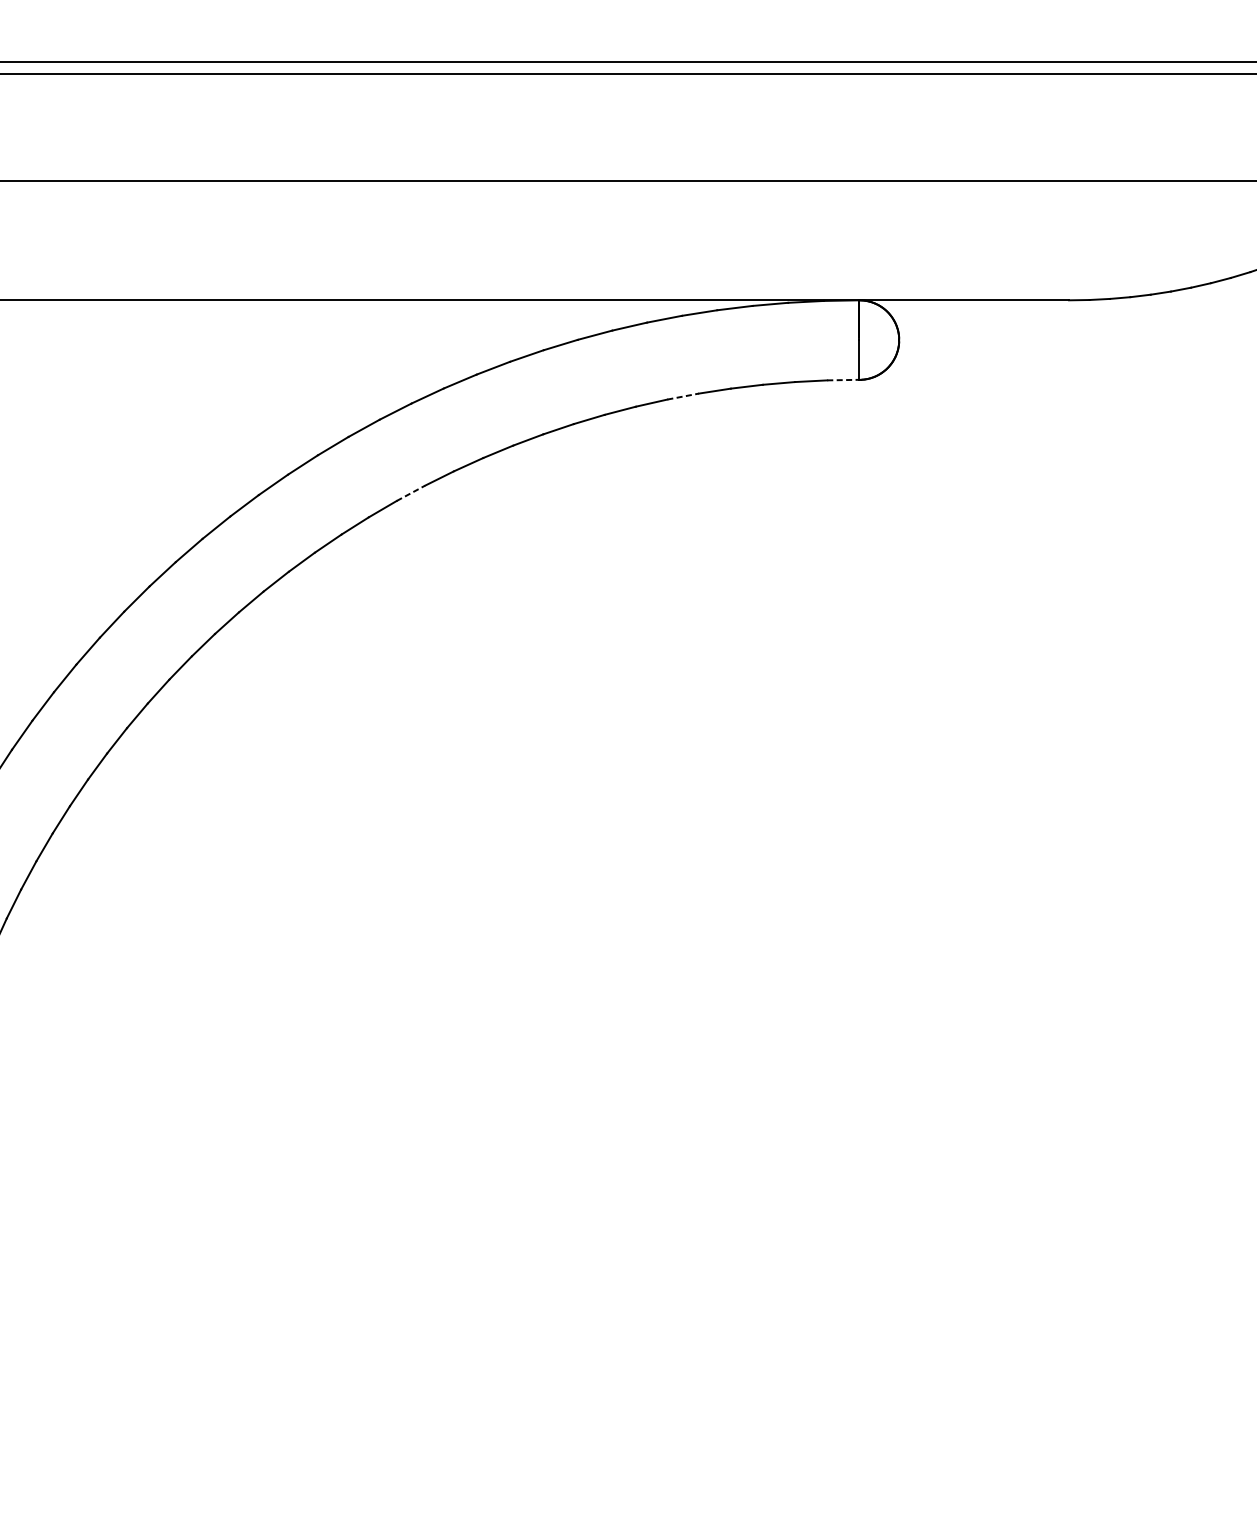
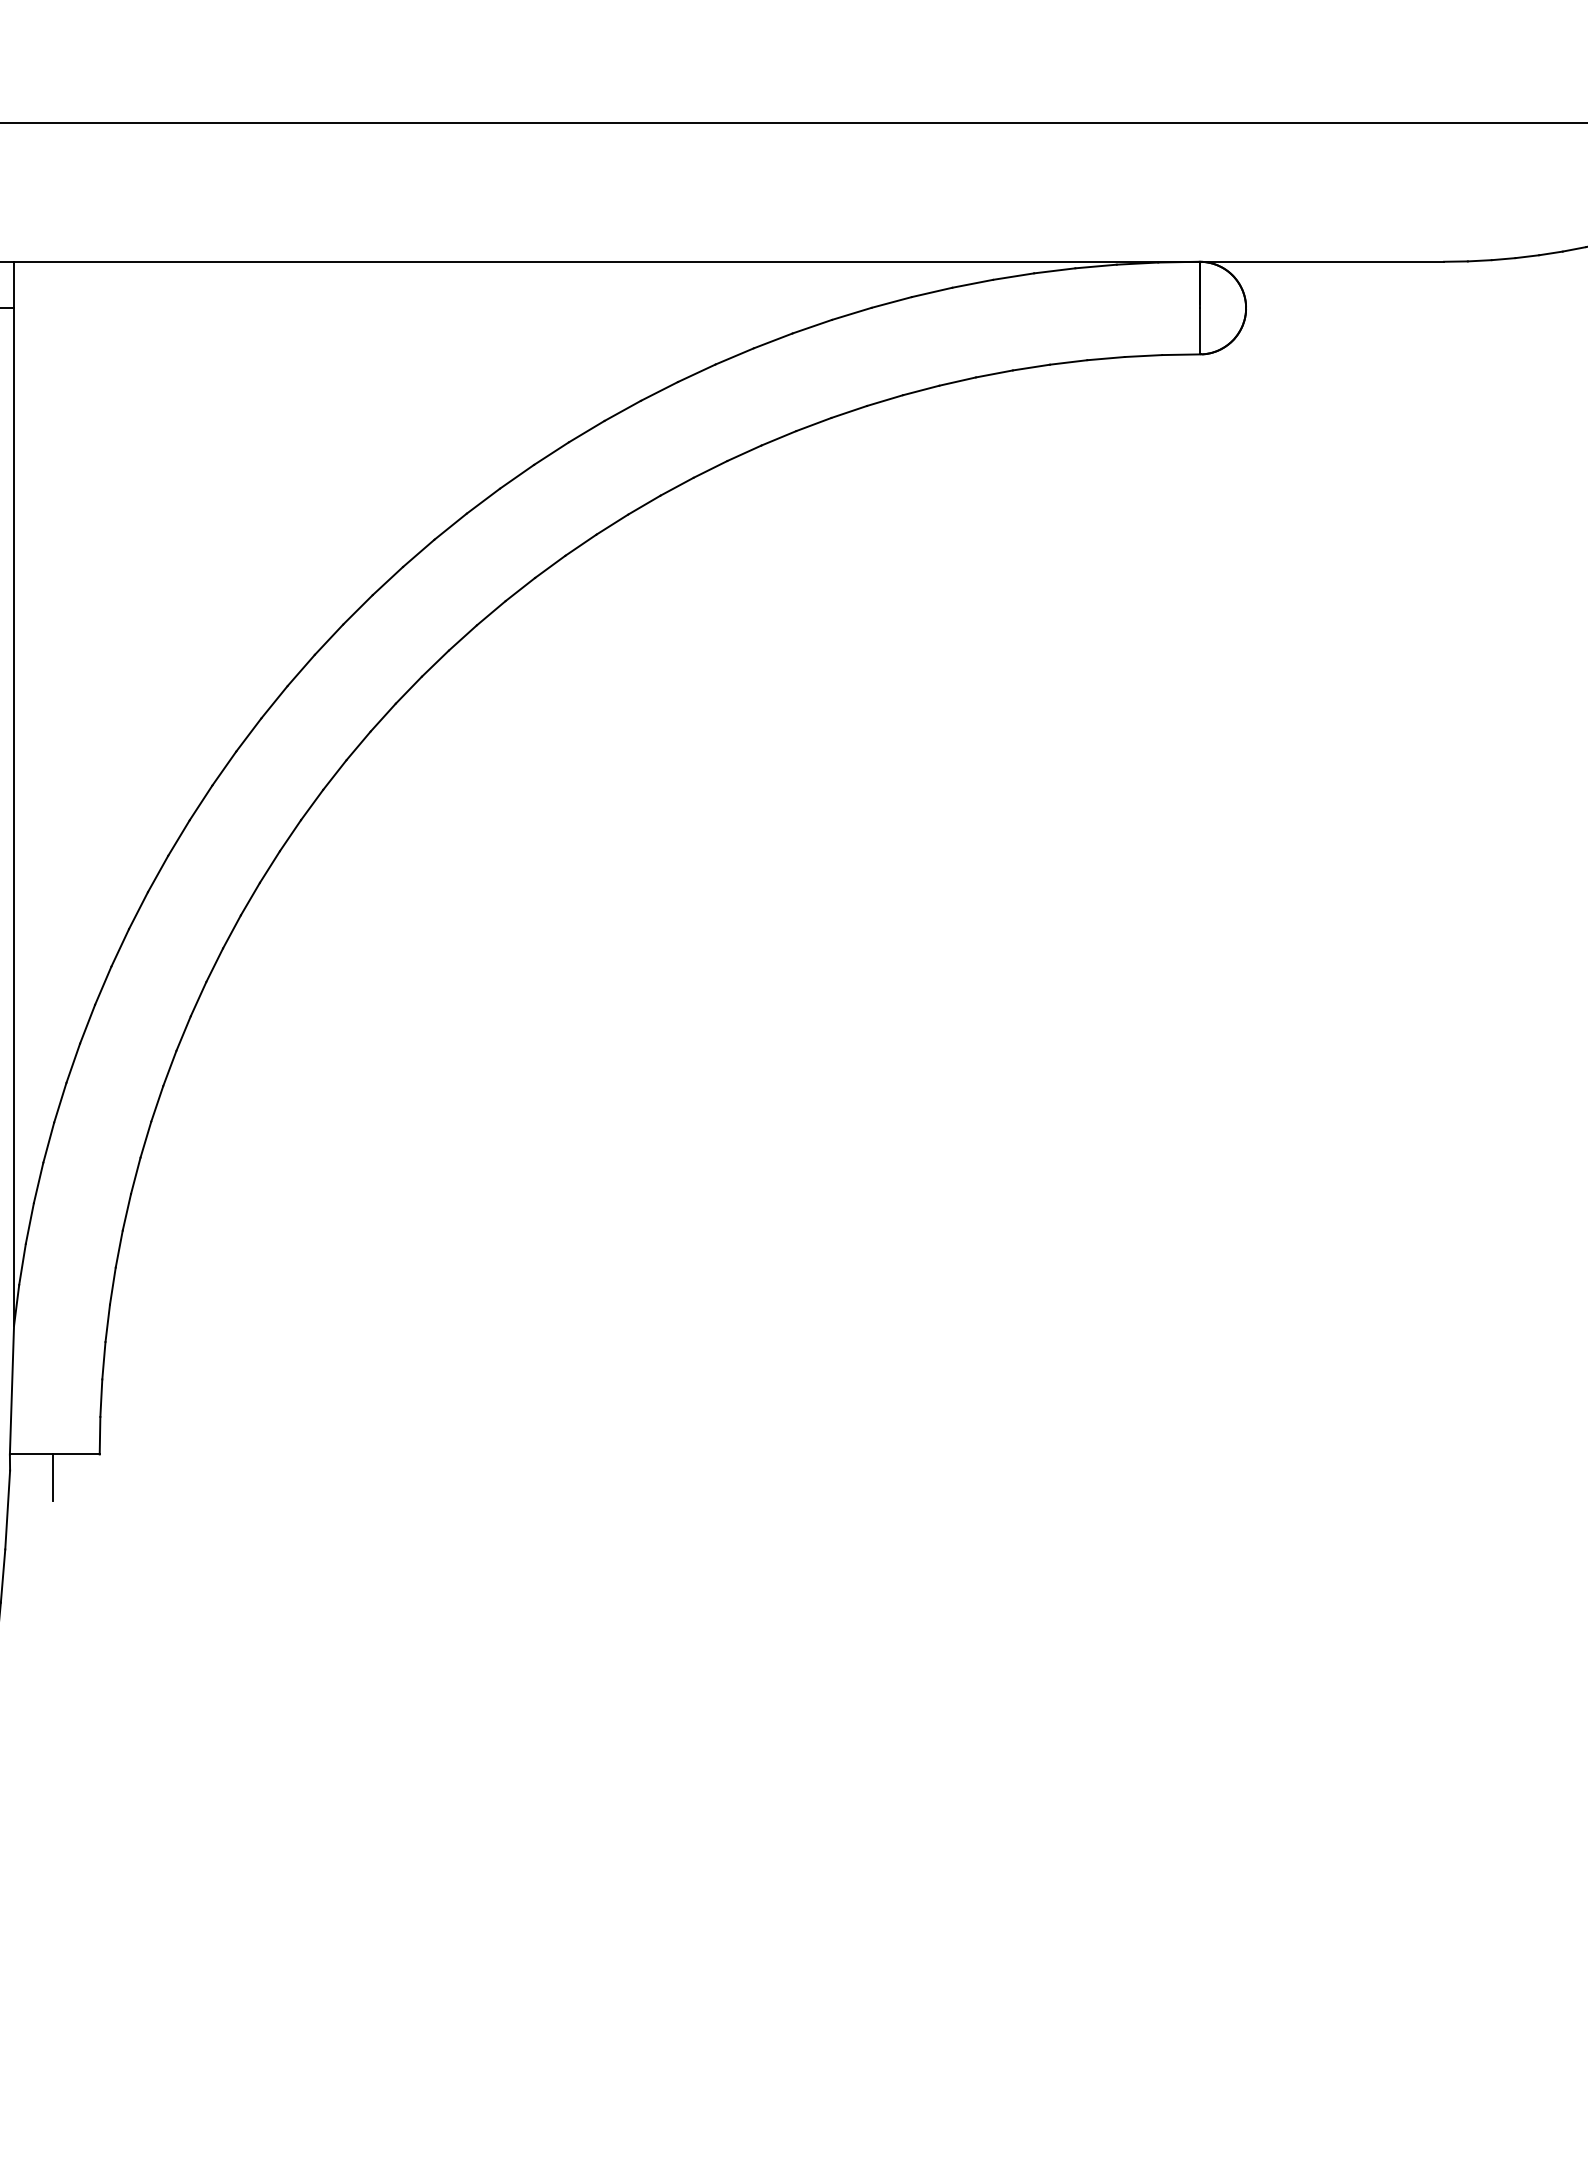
line: (843, 379) -> (1181, 354), dashed -> solid
line: (683, 396) -> (994, 373), dashed -> solid
line: (411, 493) -> (677, 486), dashed -> solid

